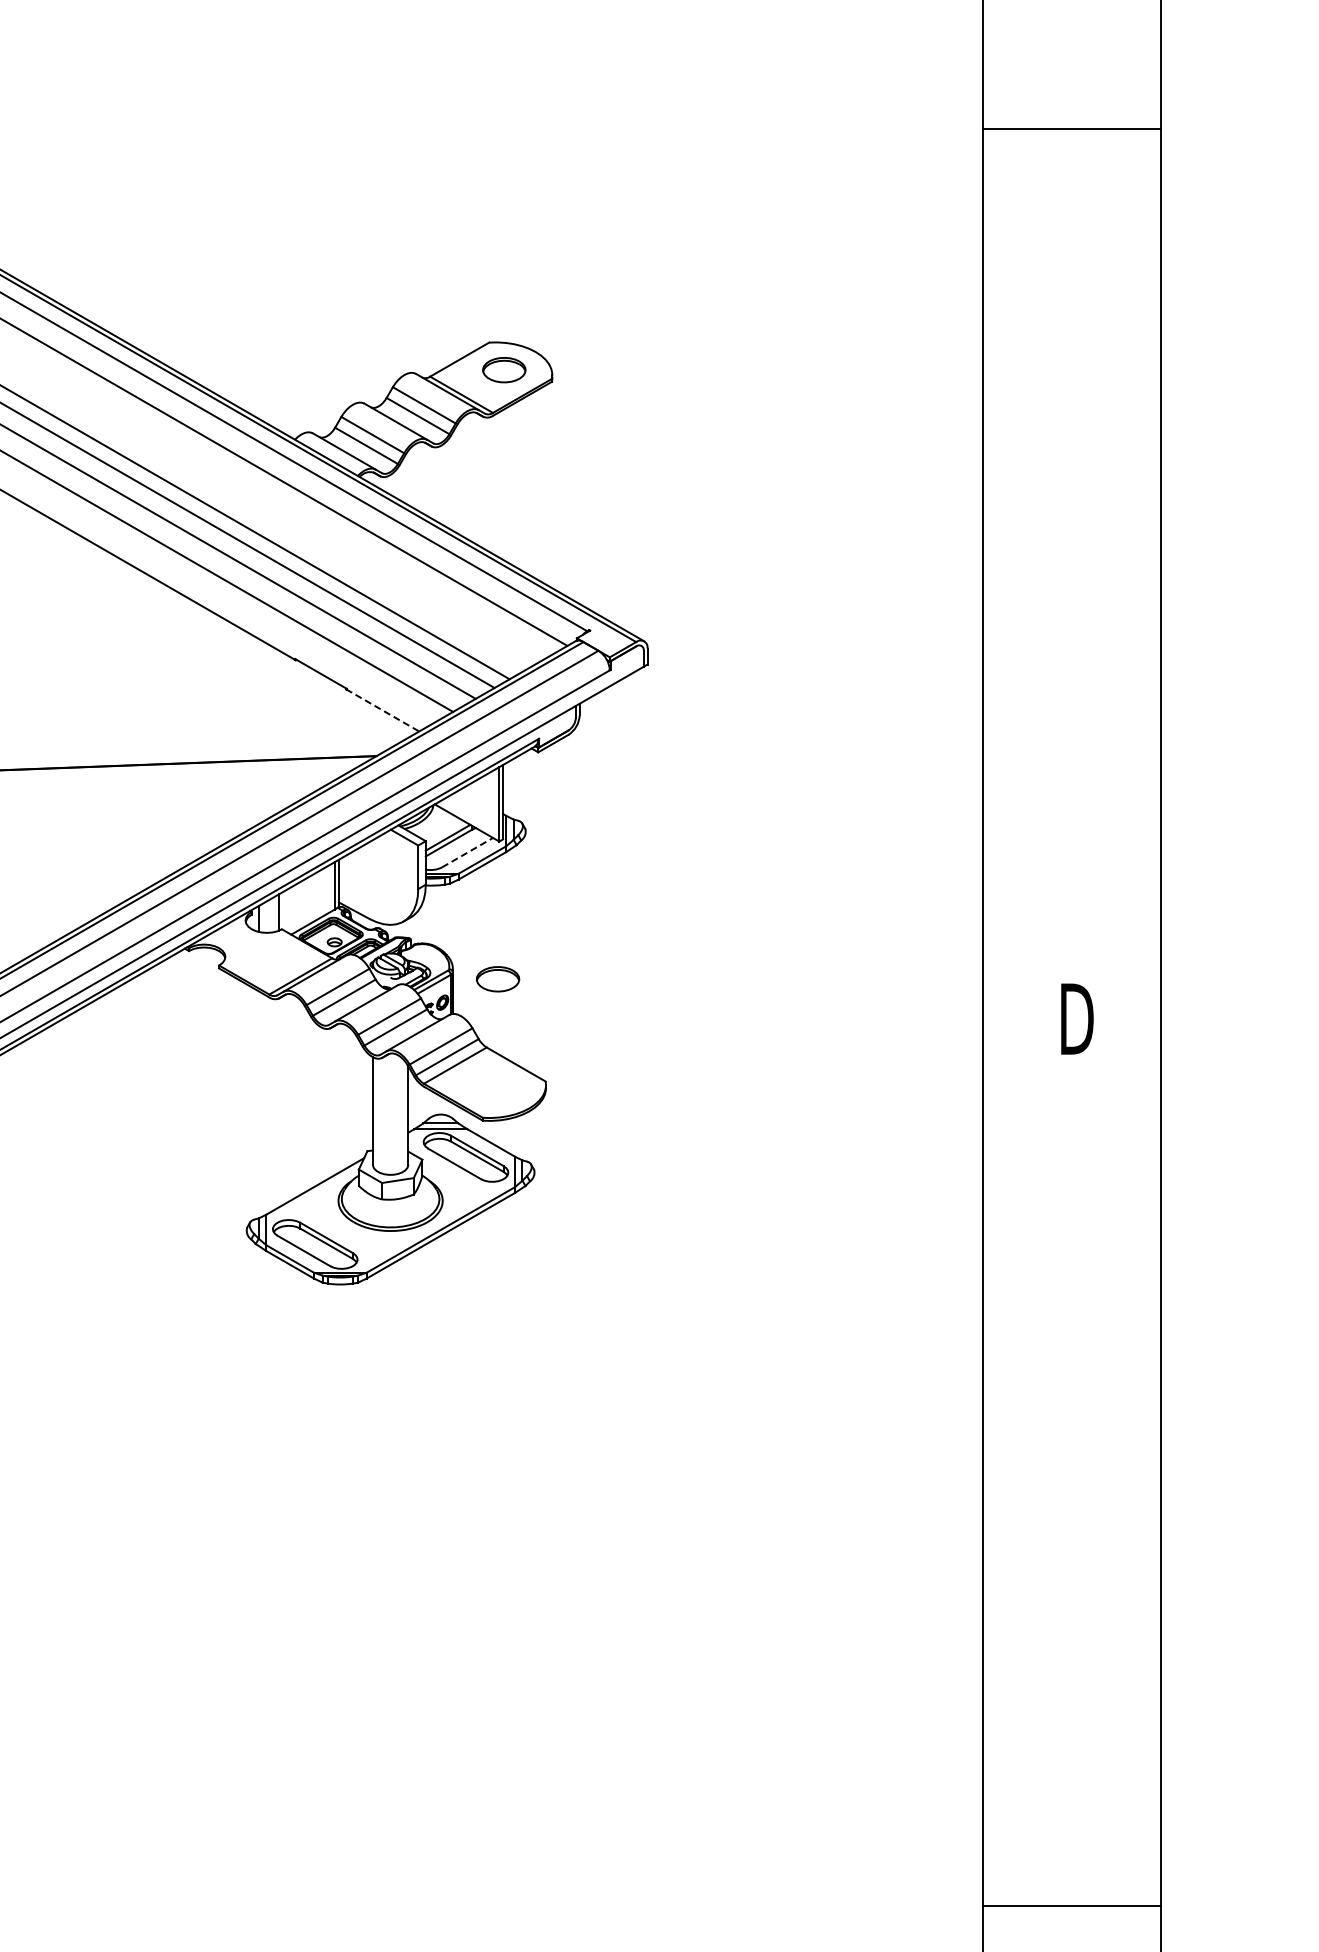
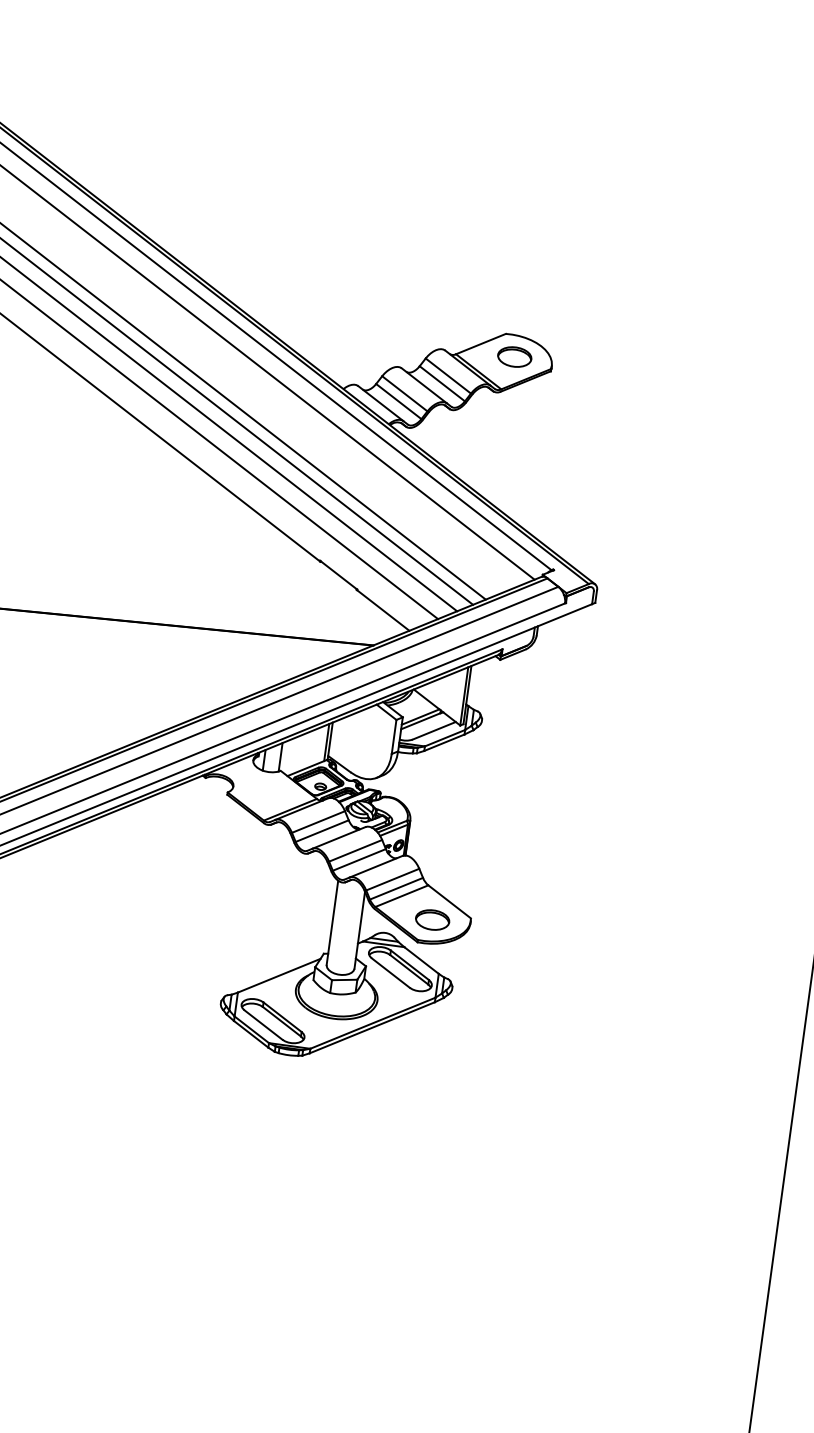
line: (383, 710) -> (383, 610), dashed -> solid
line: (468, 852) -> (435, 730), dashed -> solid
part: (498, 979) -> (432, 920), moved

